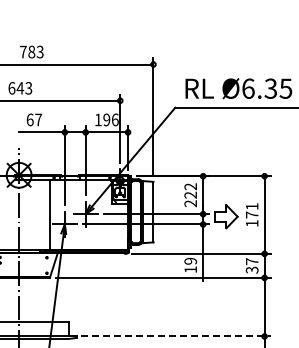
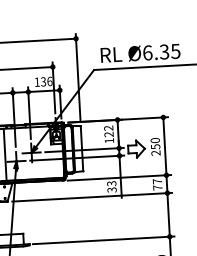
text: (106, 120) -> (43, 82), 196 -> 136
text: (190, 203) -> (109, 140), 222 -> 122
text: (251, 214) -> (155, 146), 171 -> 250
text: (190, 265) -> (111, 186), 19 -> 33
text: (251, 269) -> (157, 187), 37 -> 77
line: (175, 336) -> (103, 240), dashed -> solid

